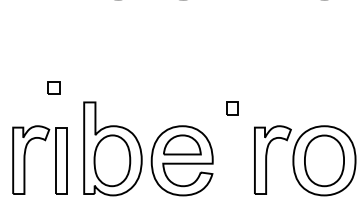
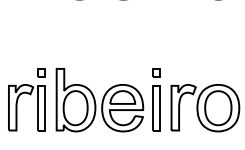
part: (54, 86) -> (41, 72), moved
part: (232, 161) -> (156, 108), added

